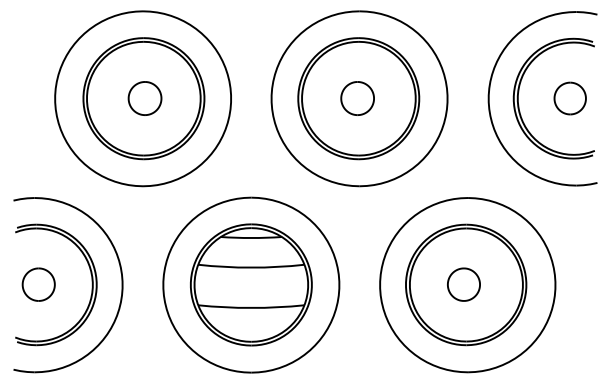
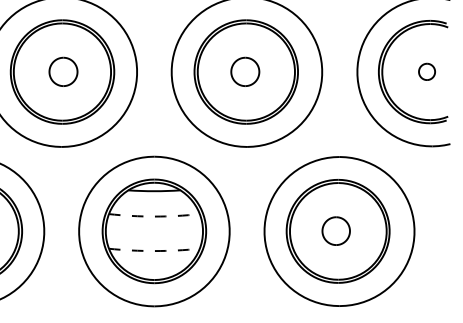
part: (569, 98) -> (426, 71), size x0.6
arc: (251, 267) -> (154, 216), solid -> dashed
arc: (251, 307) -> (154, 250), solid -> dashed

